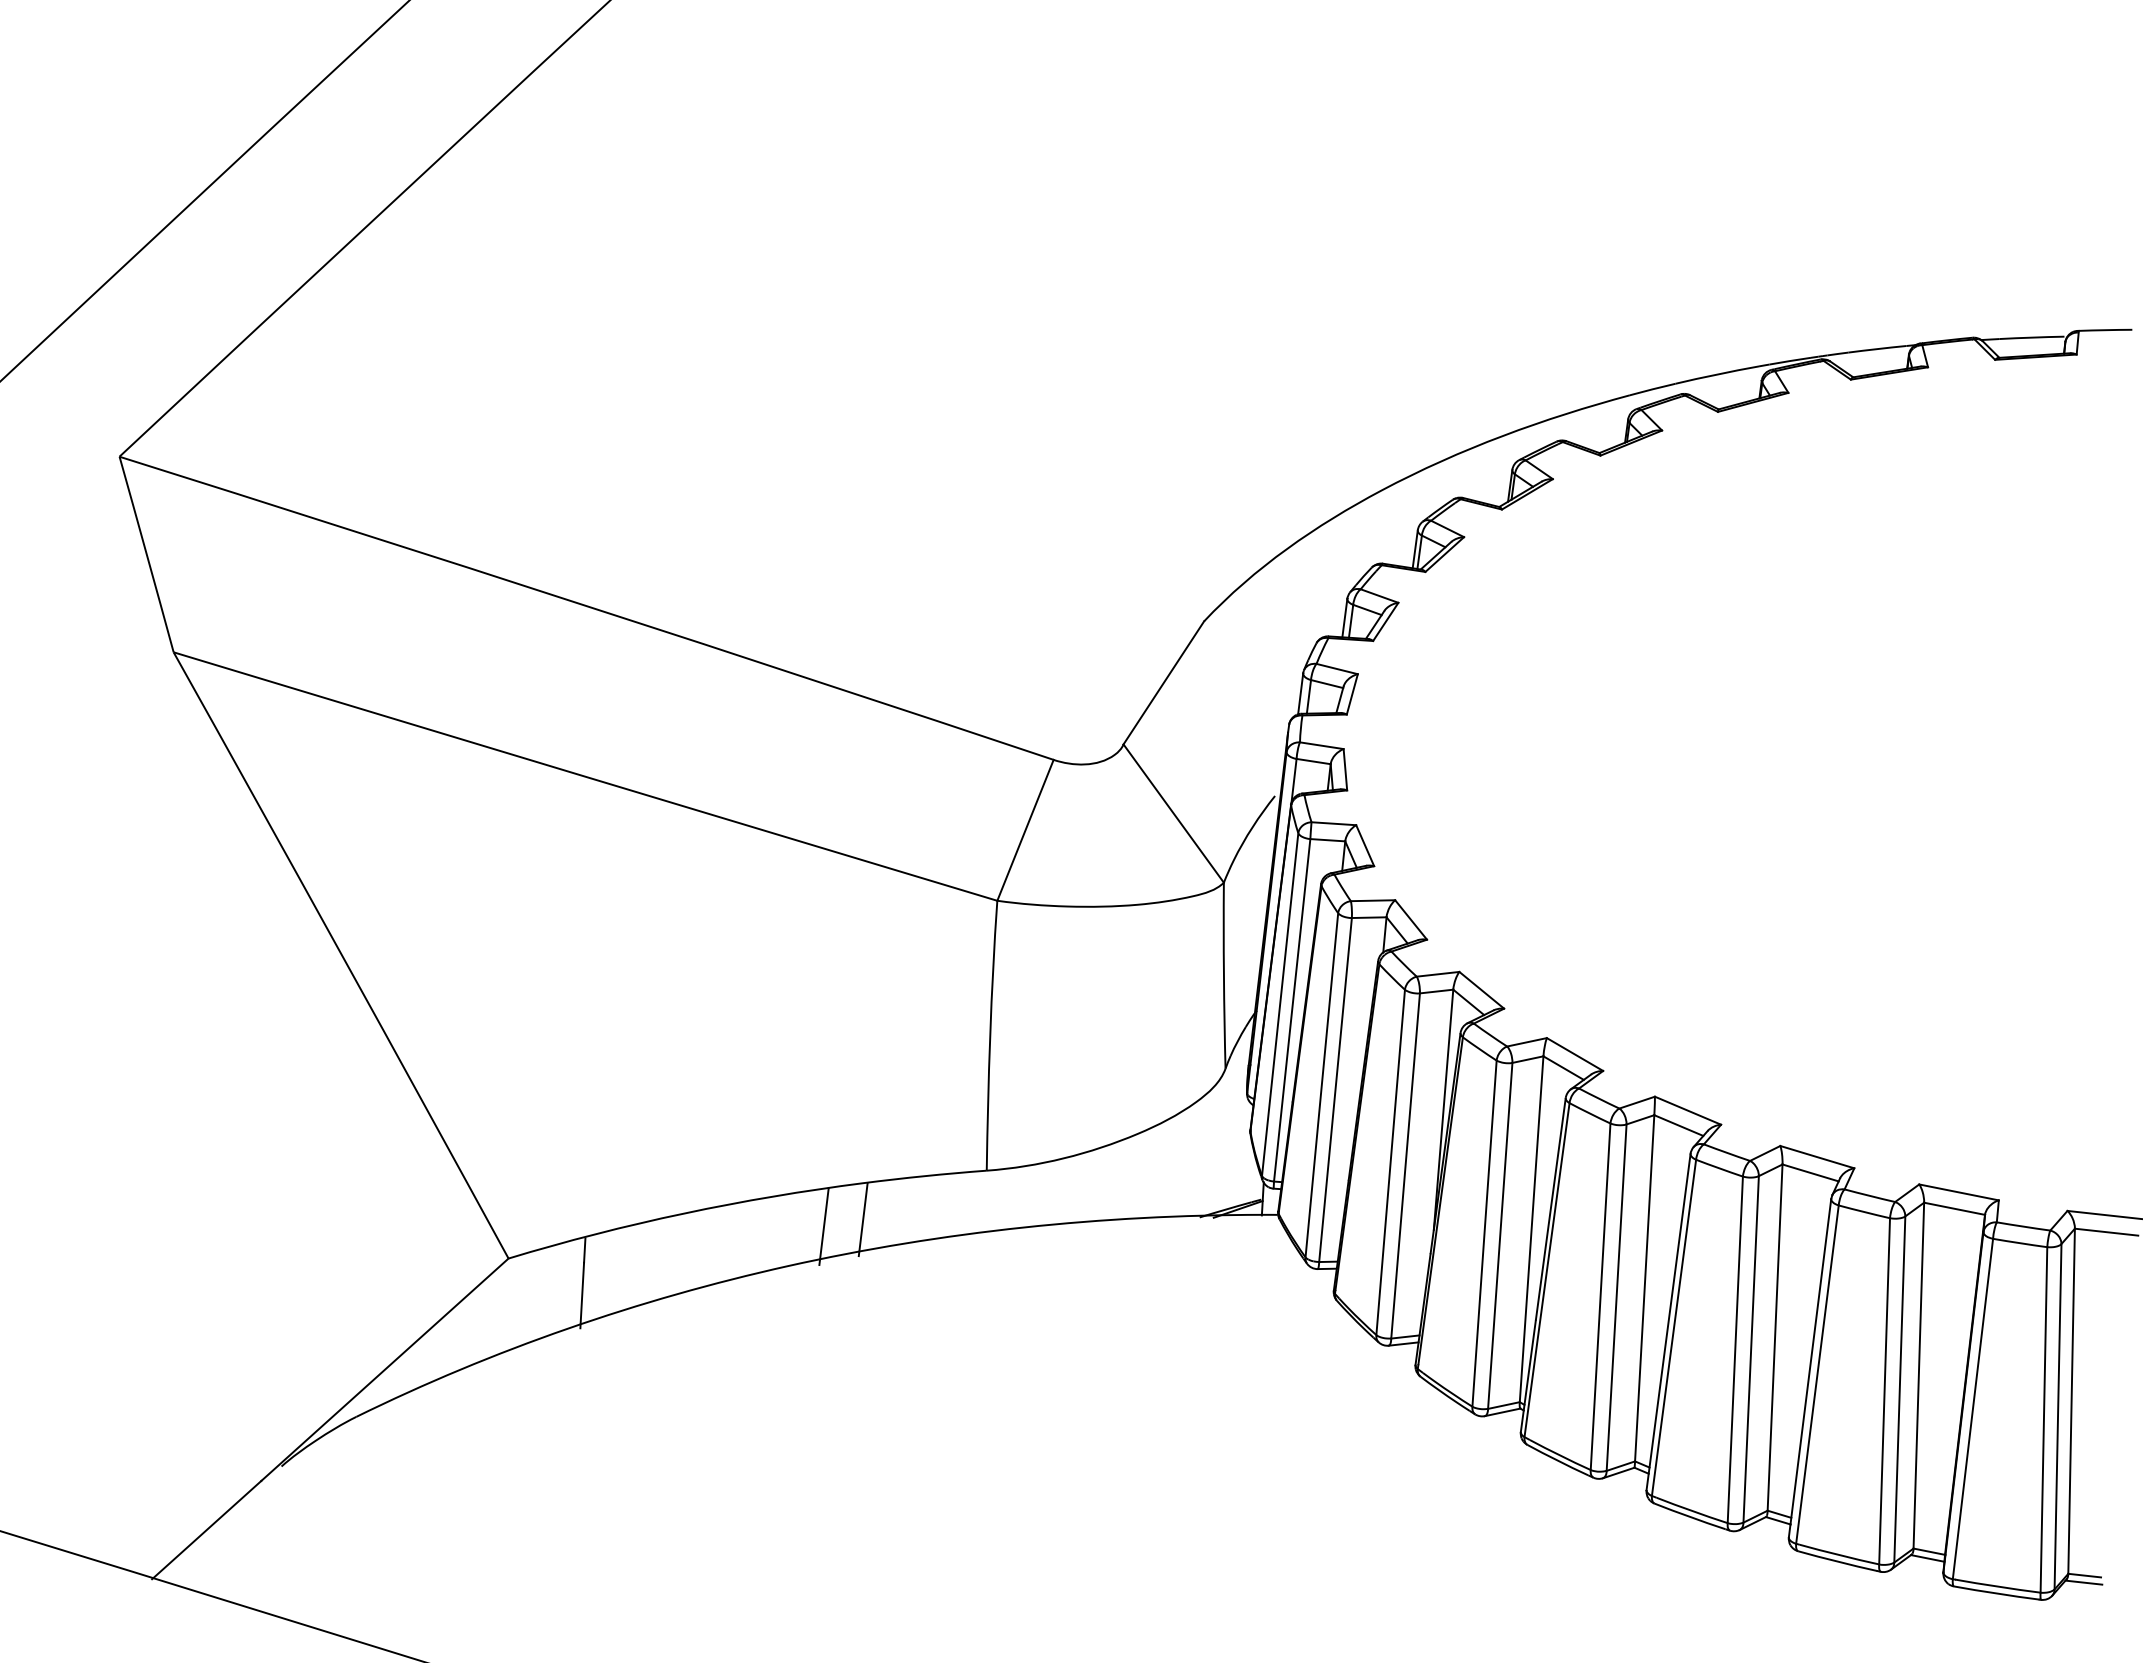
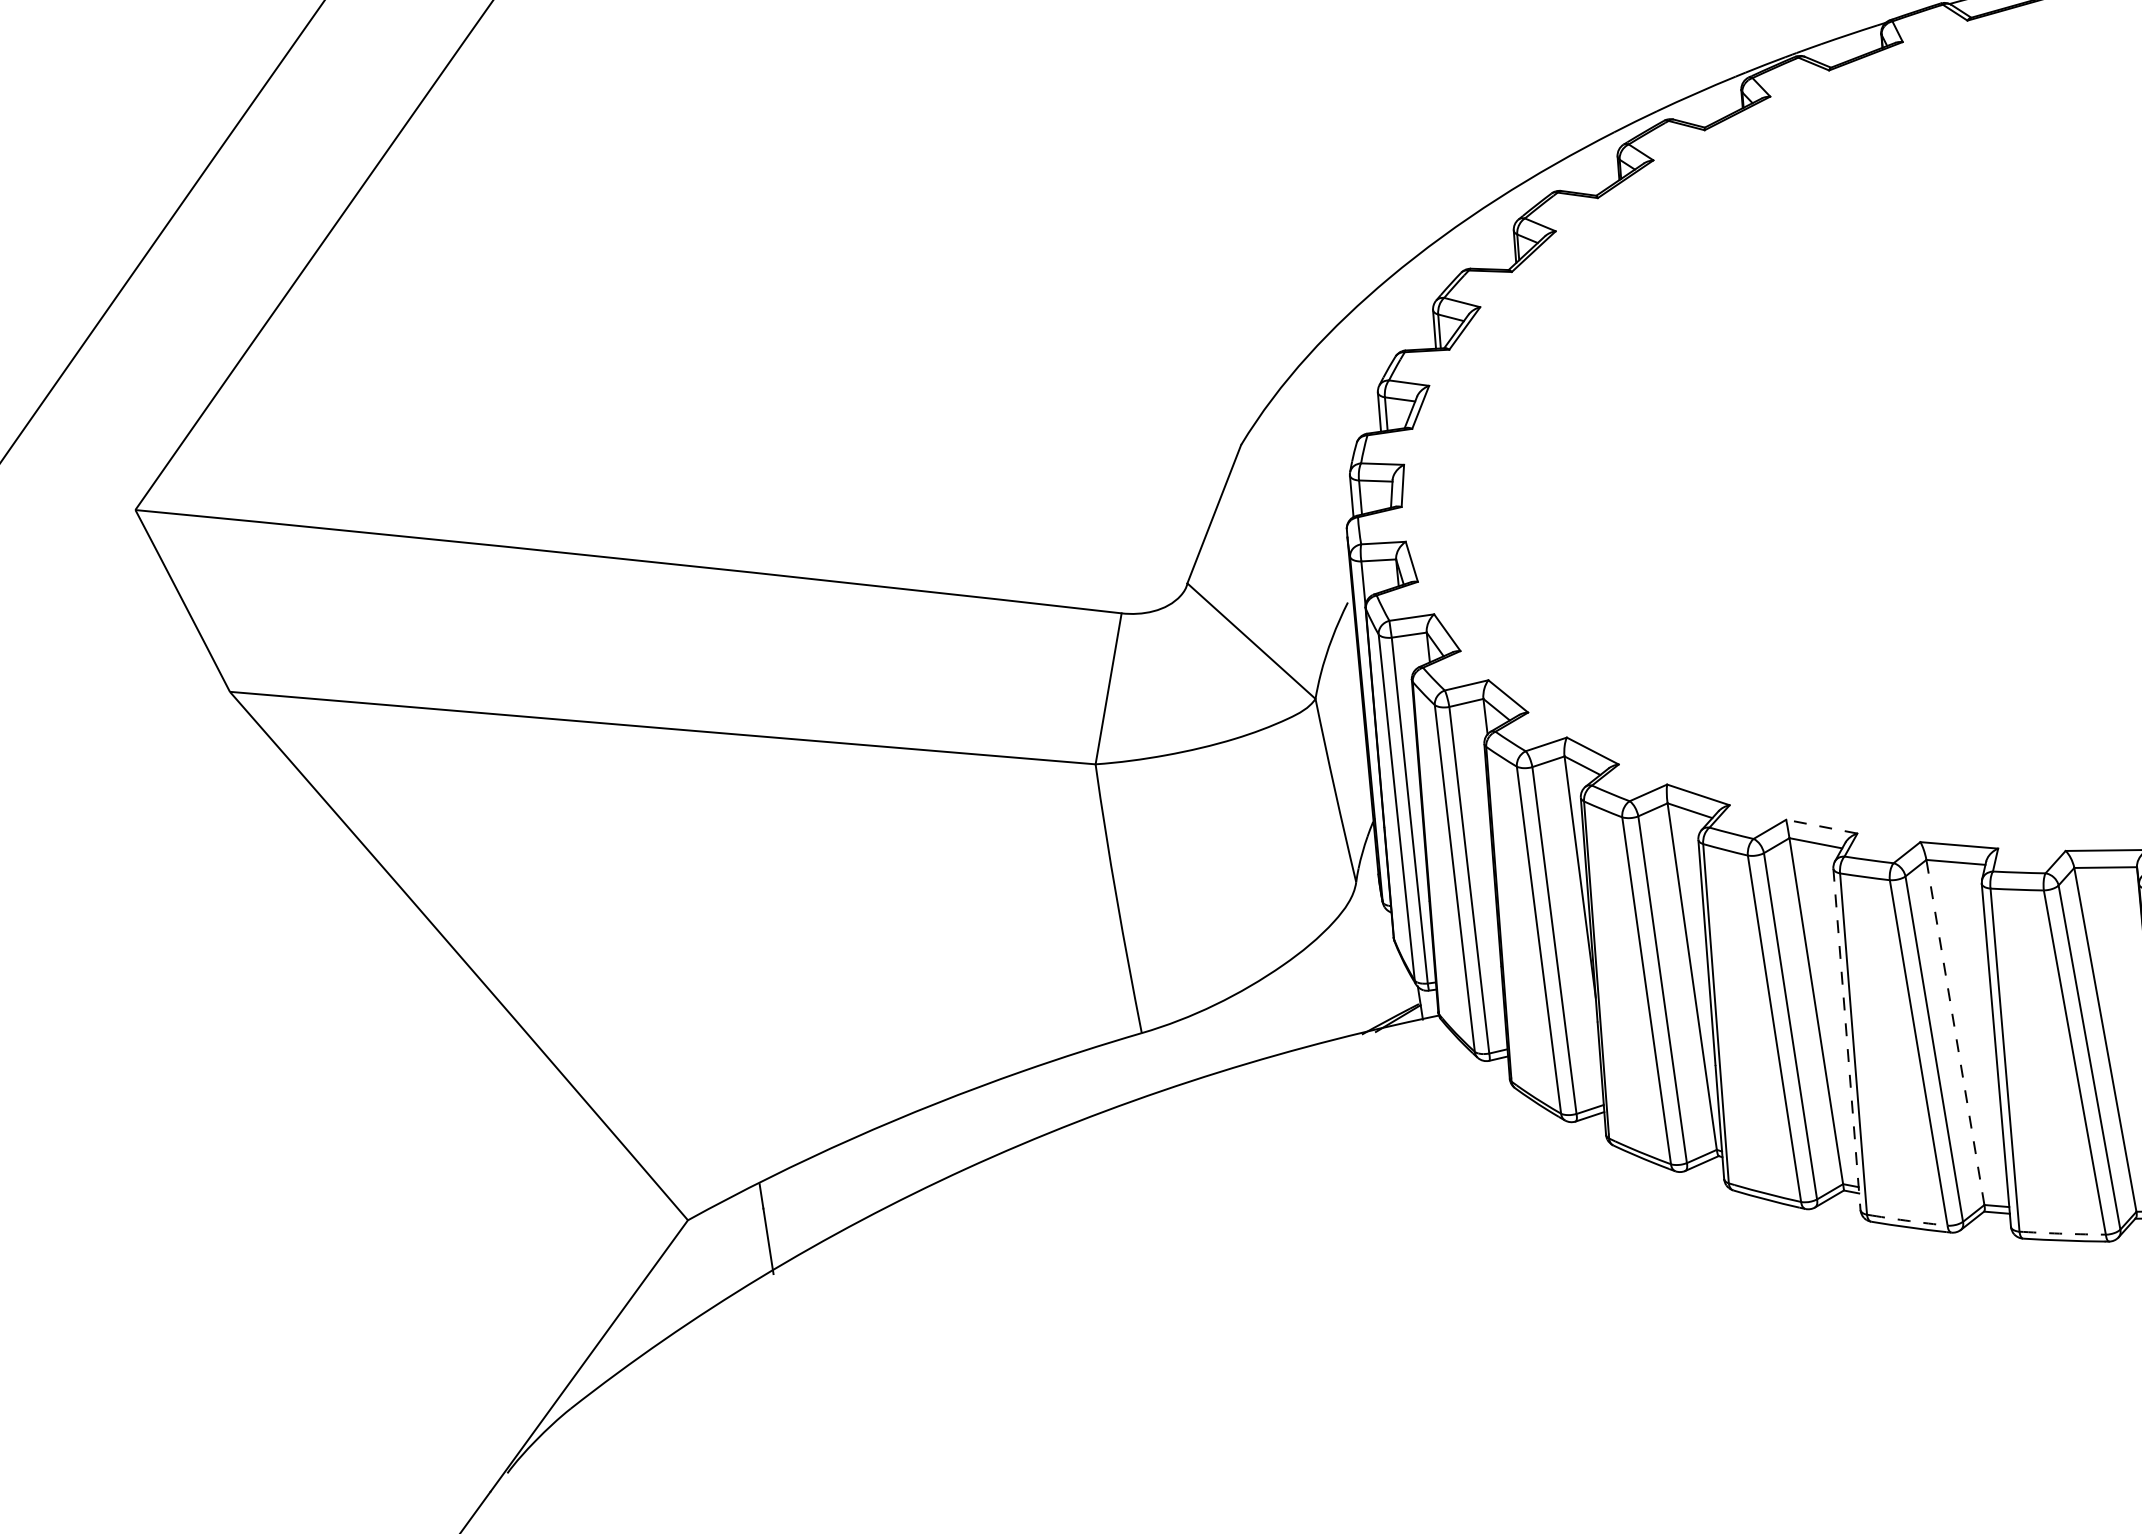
line: (1688, 1110) -> (1822, 826), solid -> dashed
line: (862, 1219) -> (1029, 1107), removed
line: (823, 1226) -> (992, 1122), removed
line: (1668, 1321) -> (1846, 1038), solid -> dashed
line: (1775, 1337) -> (1955, 1032), solid -> dashed
arc: (1692, 1510) -> (1910, 1220), solid -> dashed
arc: (1839, 1555) -> (2064, 1234), solid -> dashed

